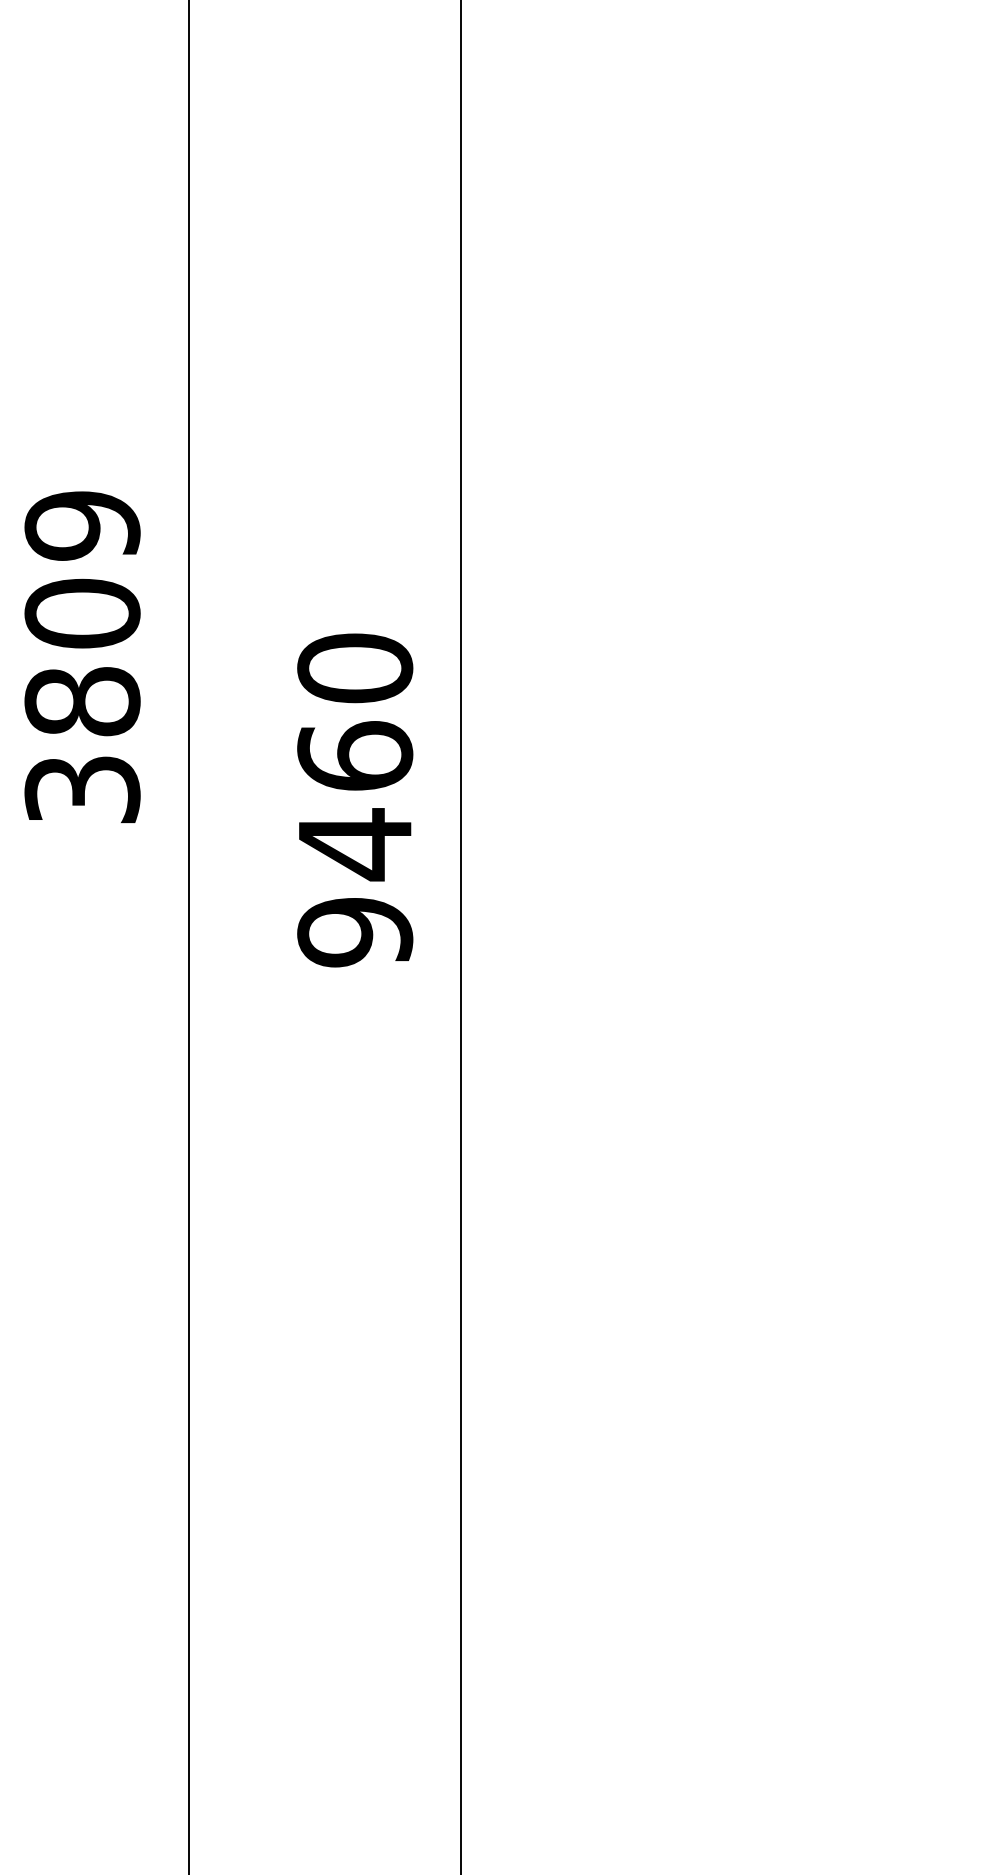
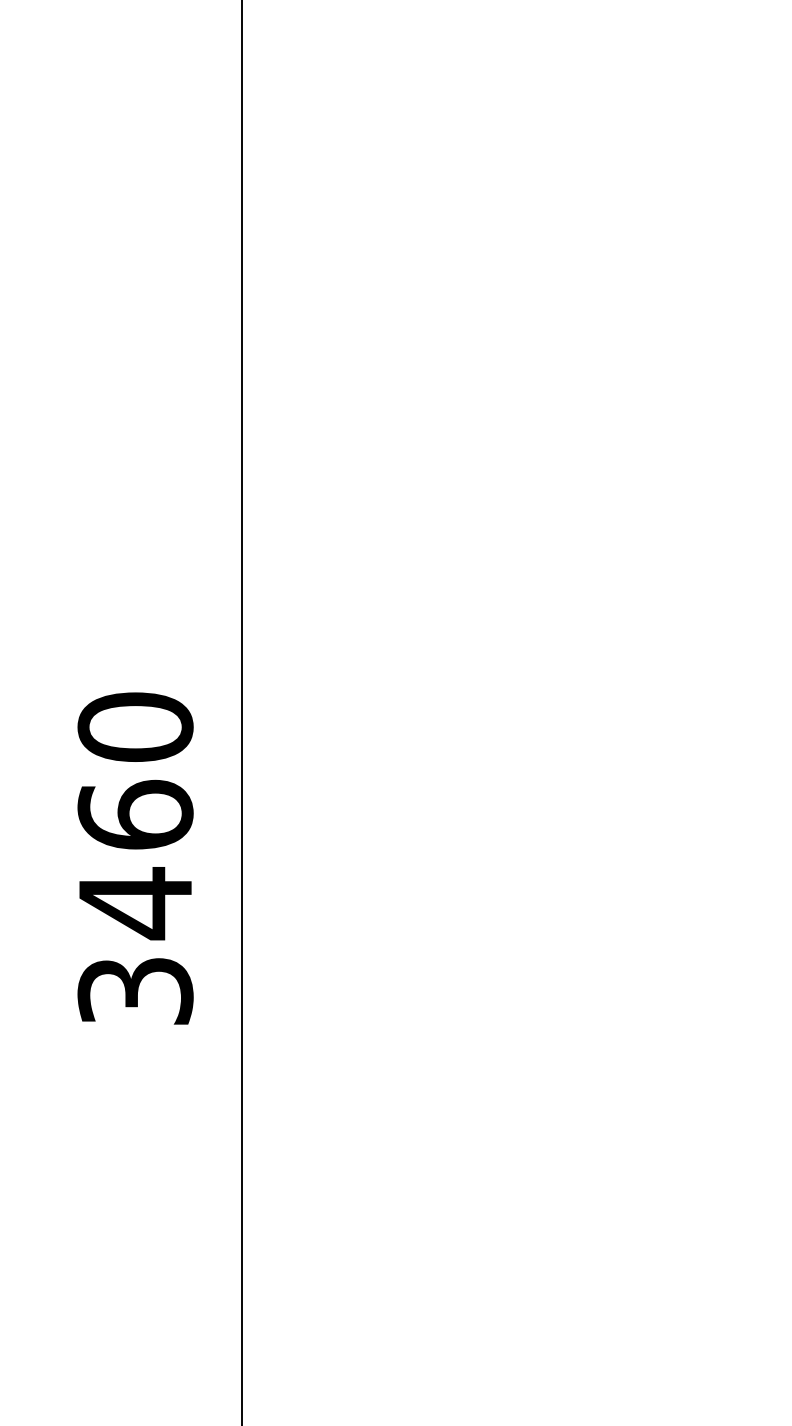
text: (355, 932) -> (135, 991), 9460 -> 3460

